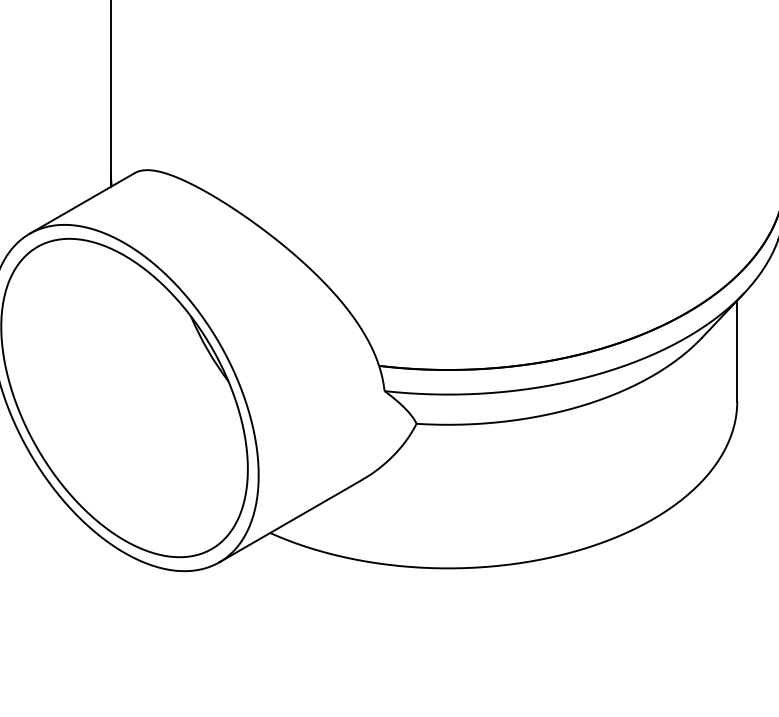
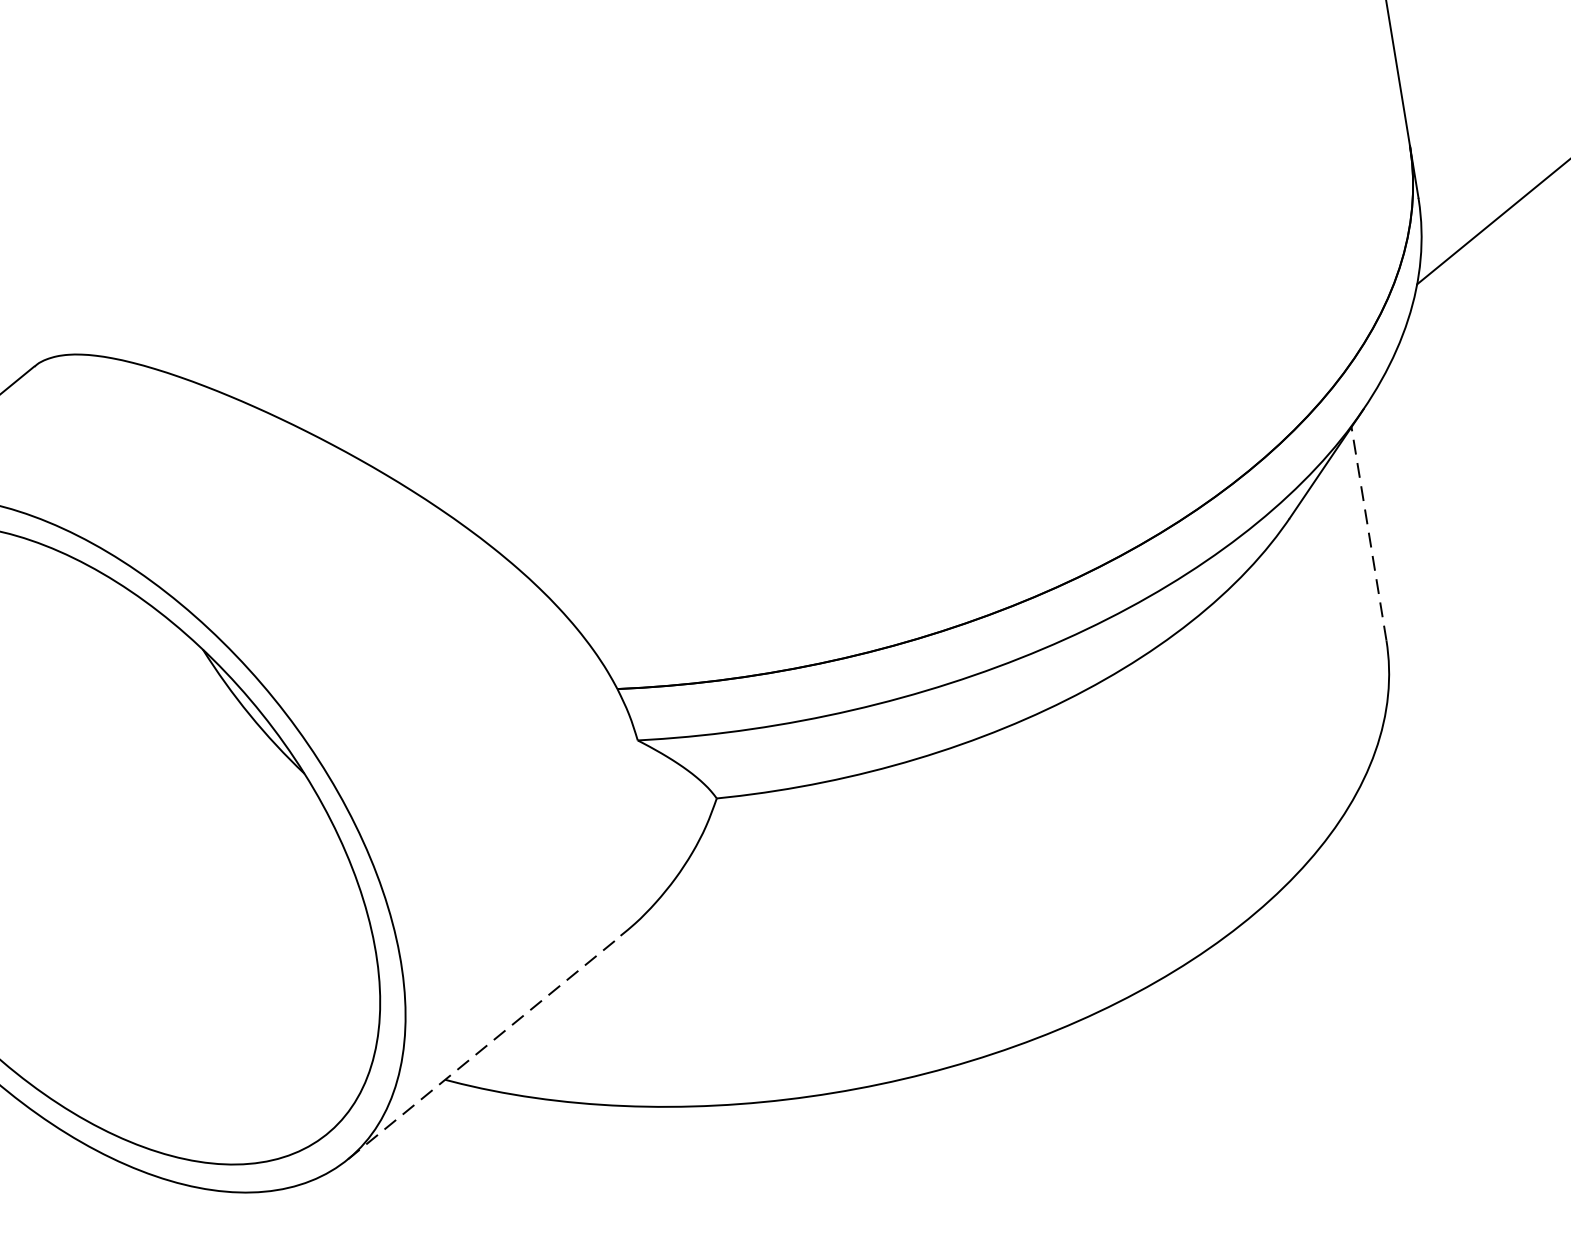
line: (737, 350) -> (1369, 532), solid -> dashed
line: (291, 520) -> (485, 1046), solid -> dashed

